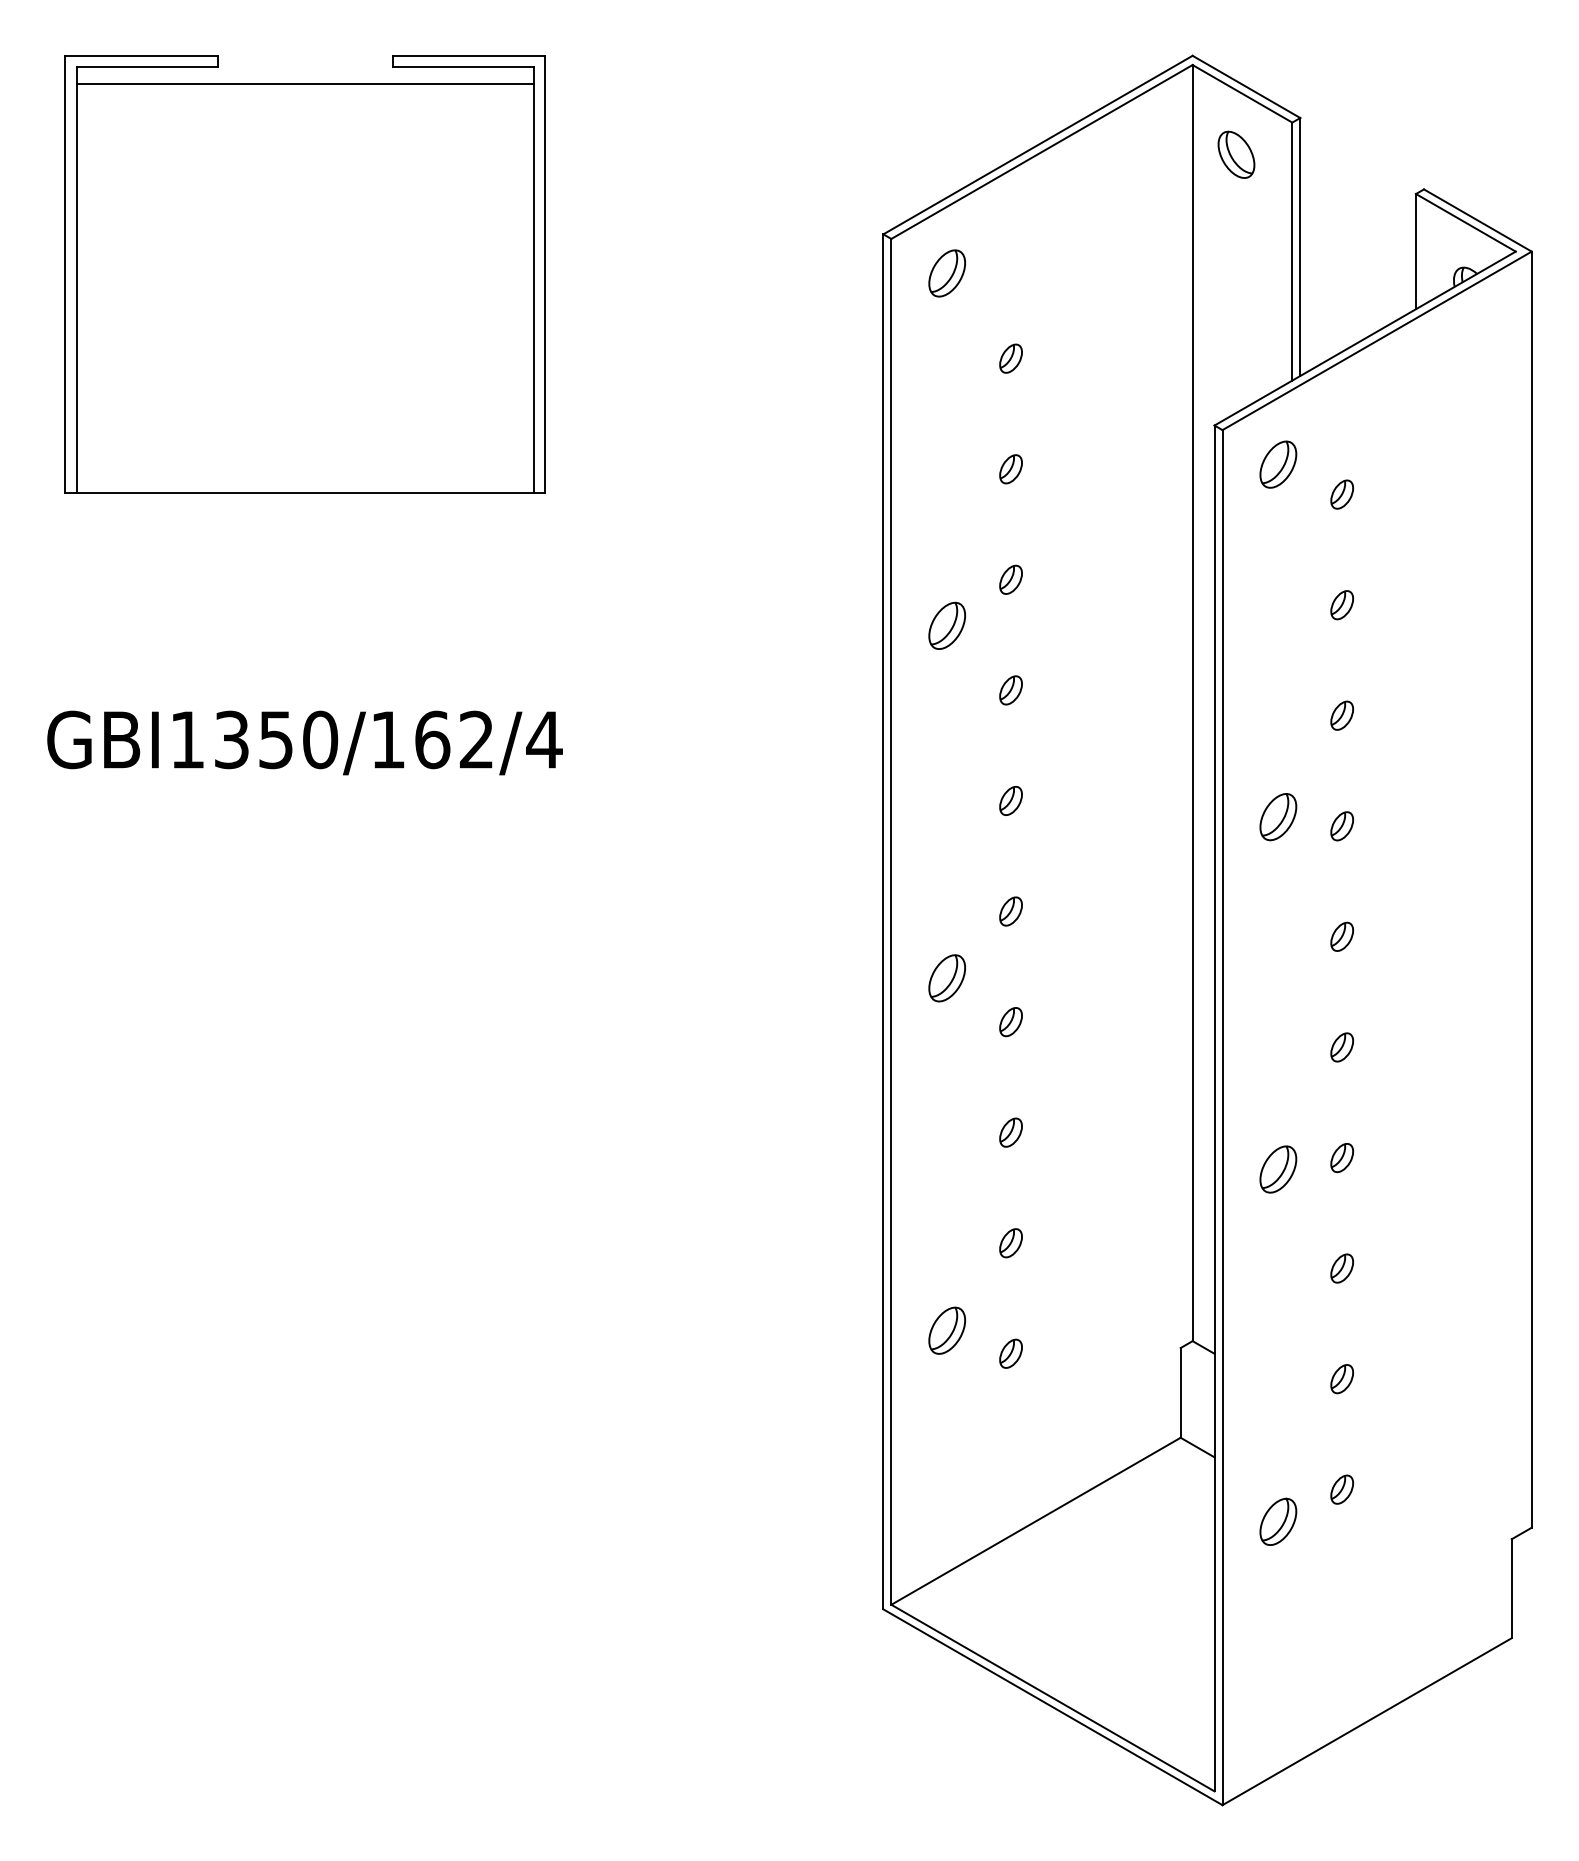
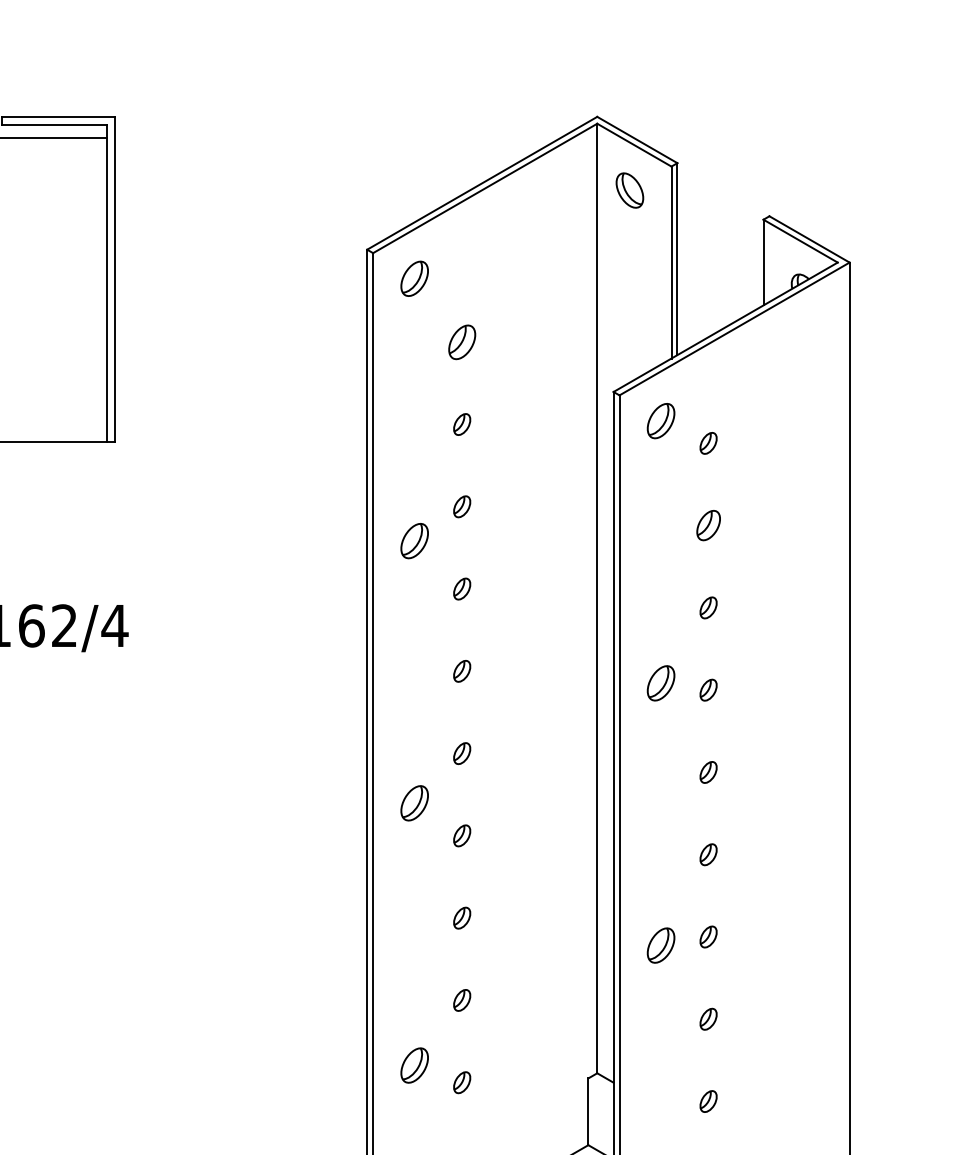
part: (1010, 358) -> (461, 342), size x1.6
part: (1341, 605) -> (708, 525), size x1.4

